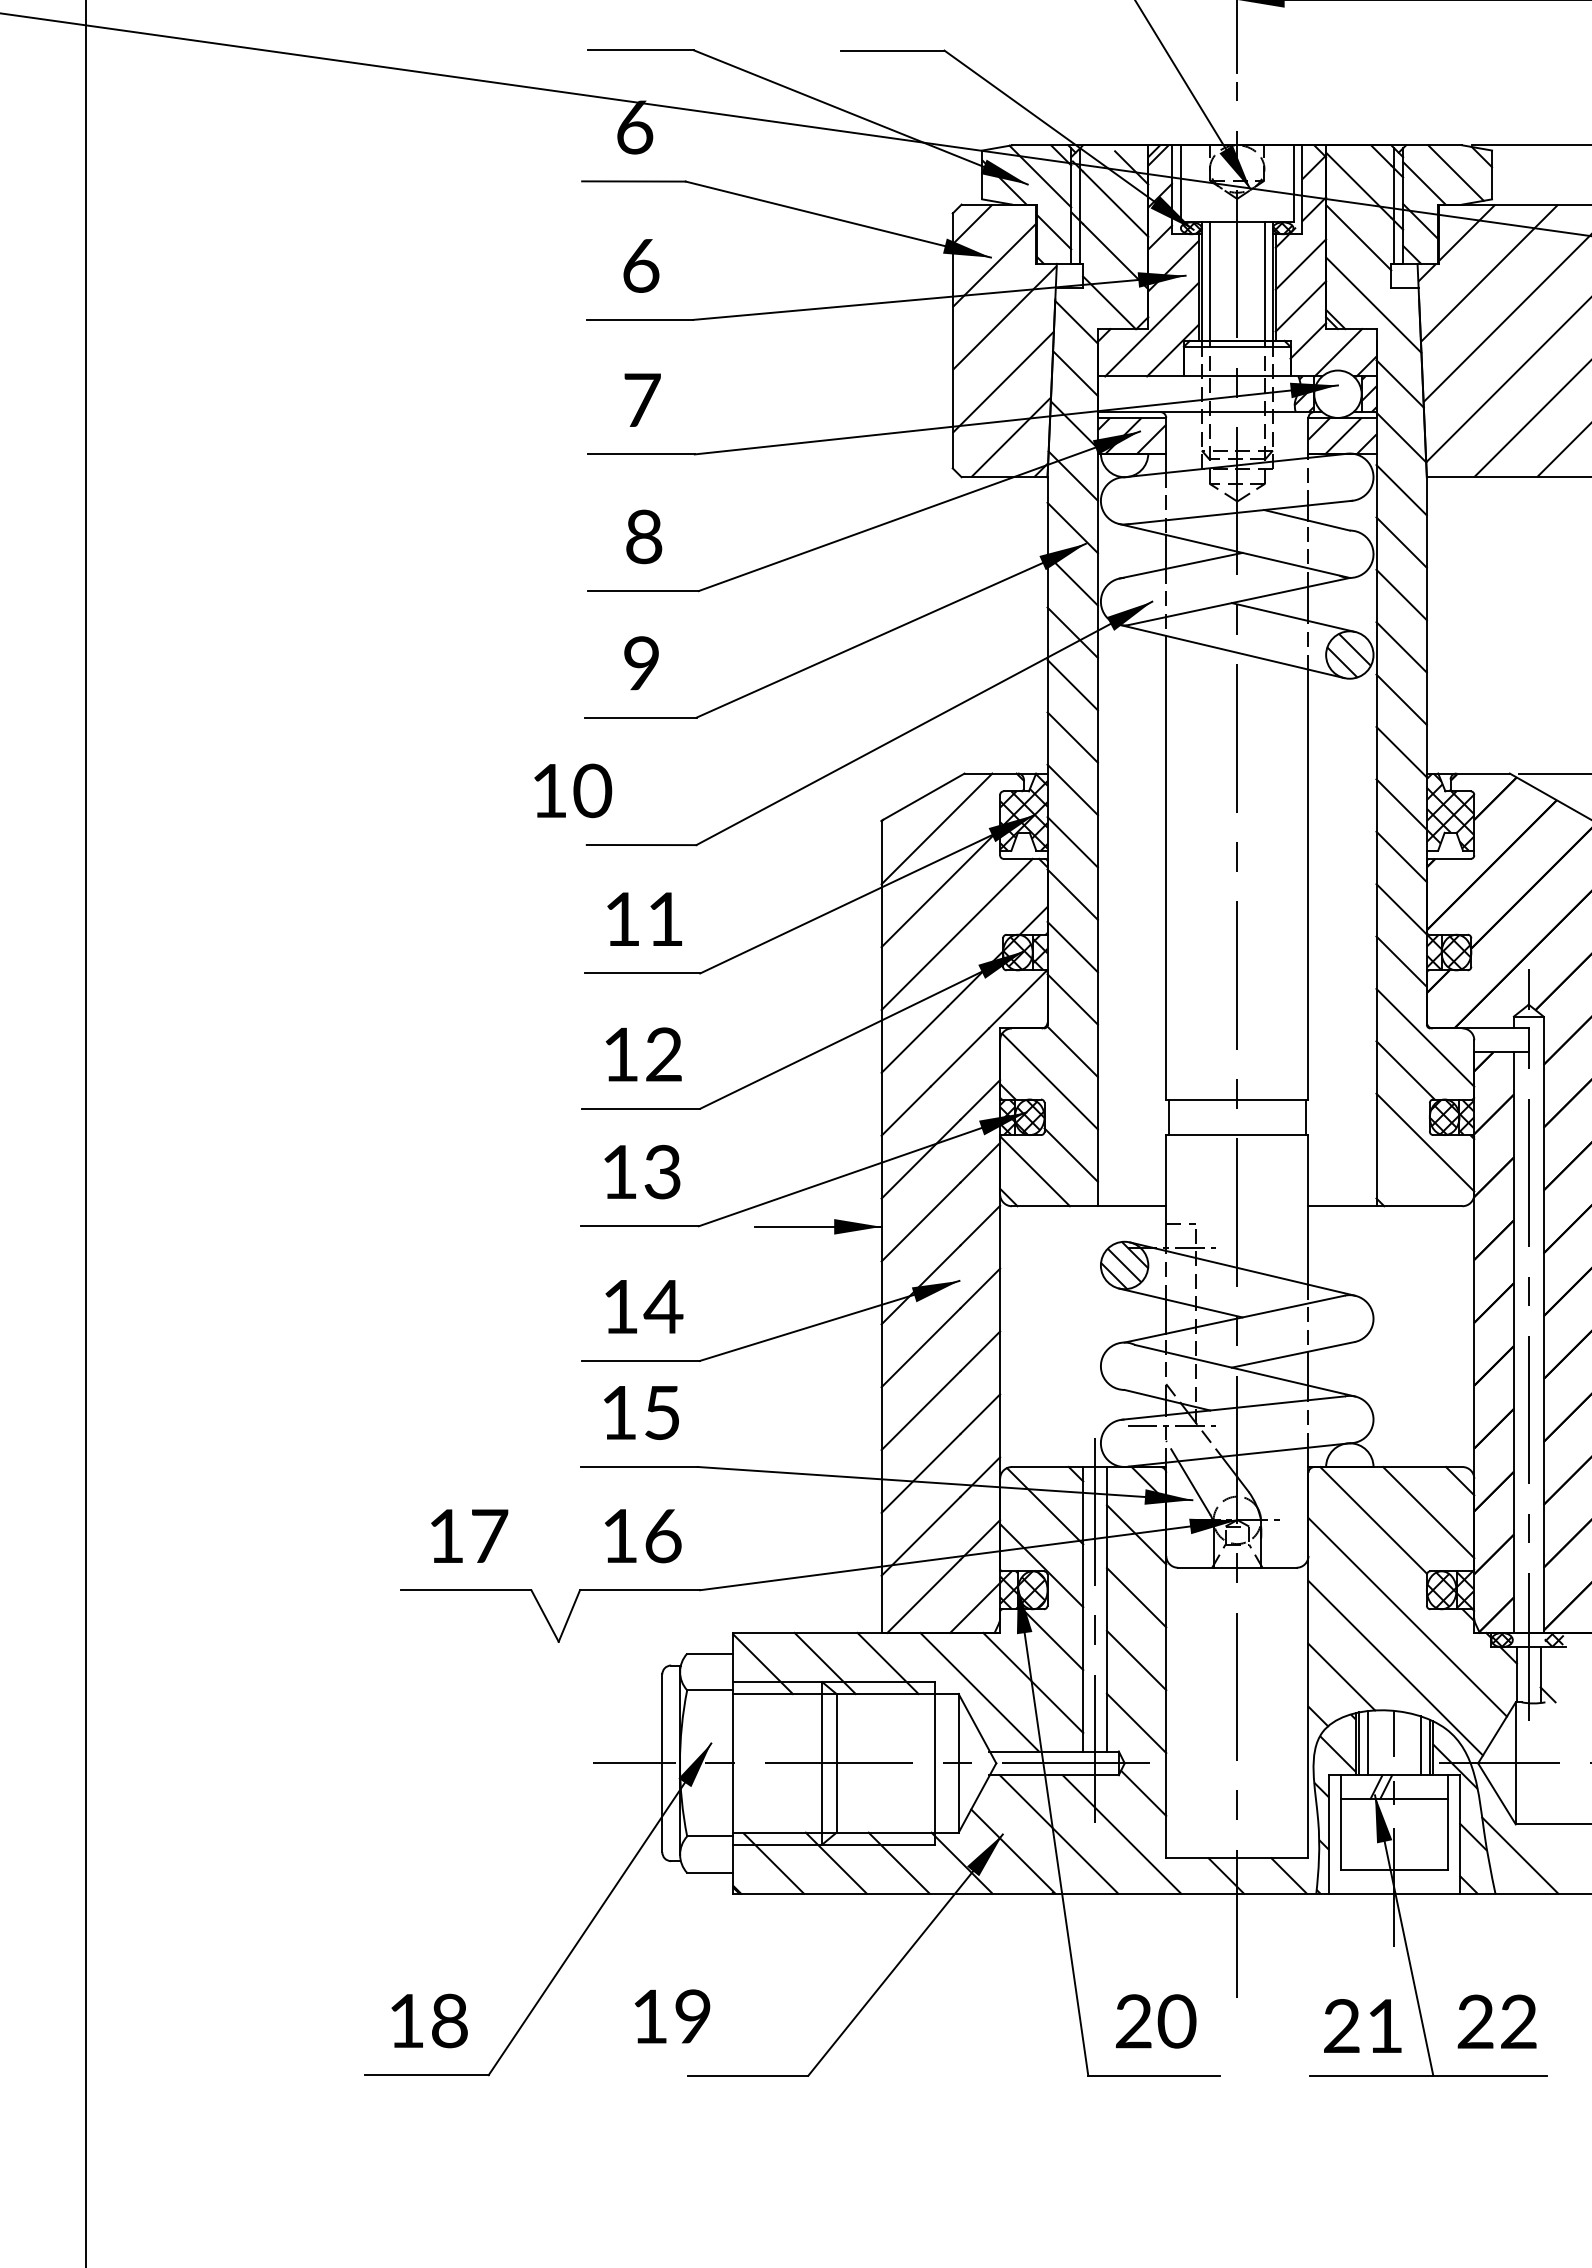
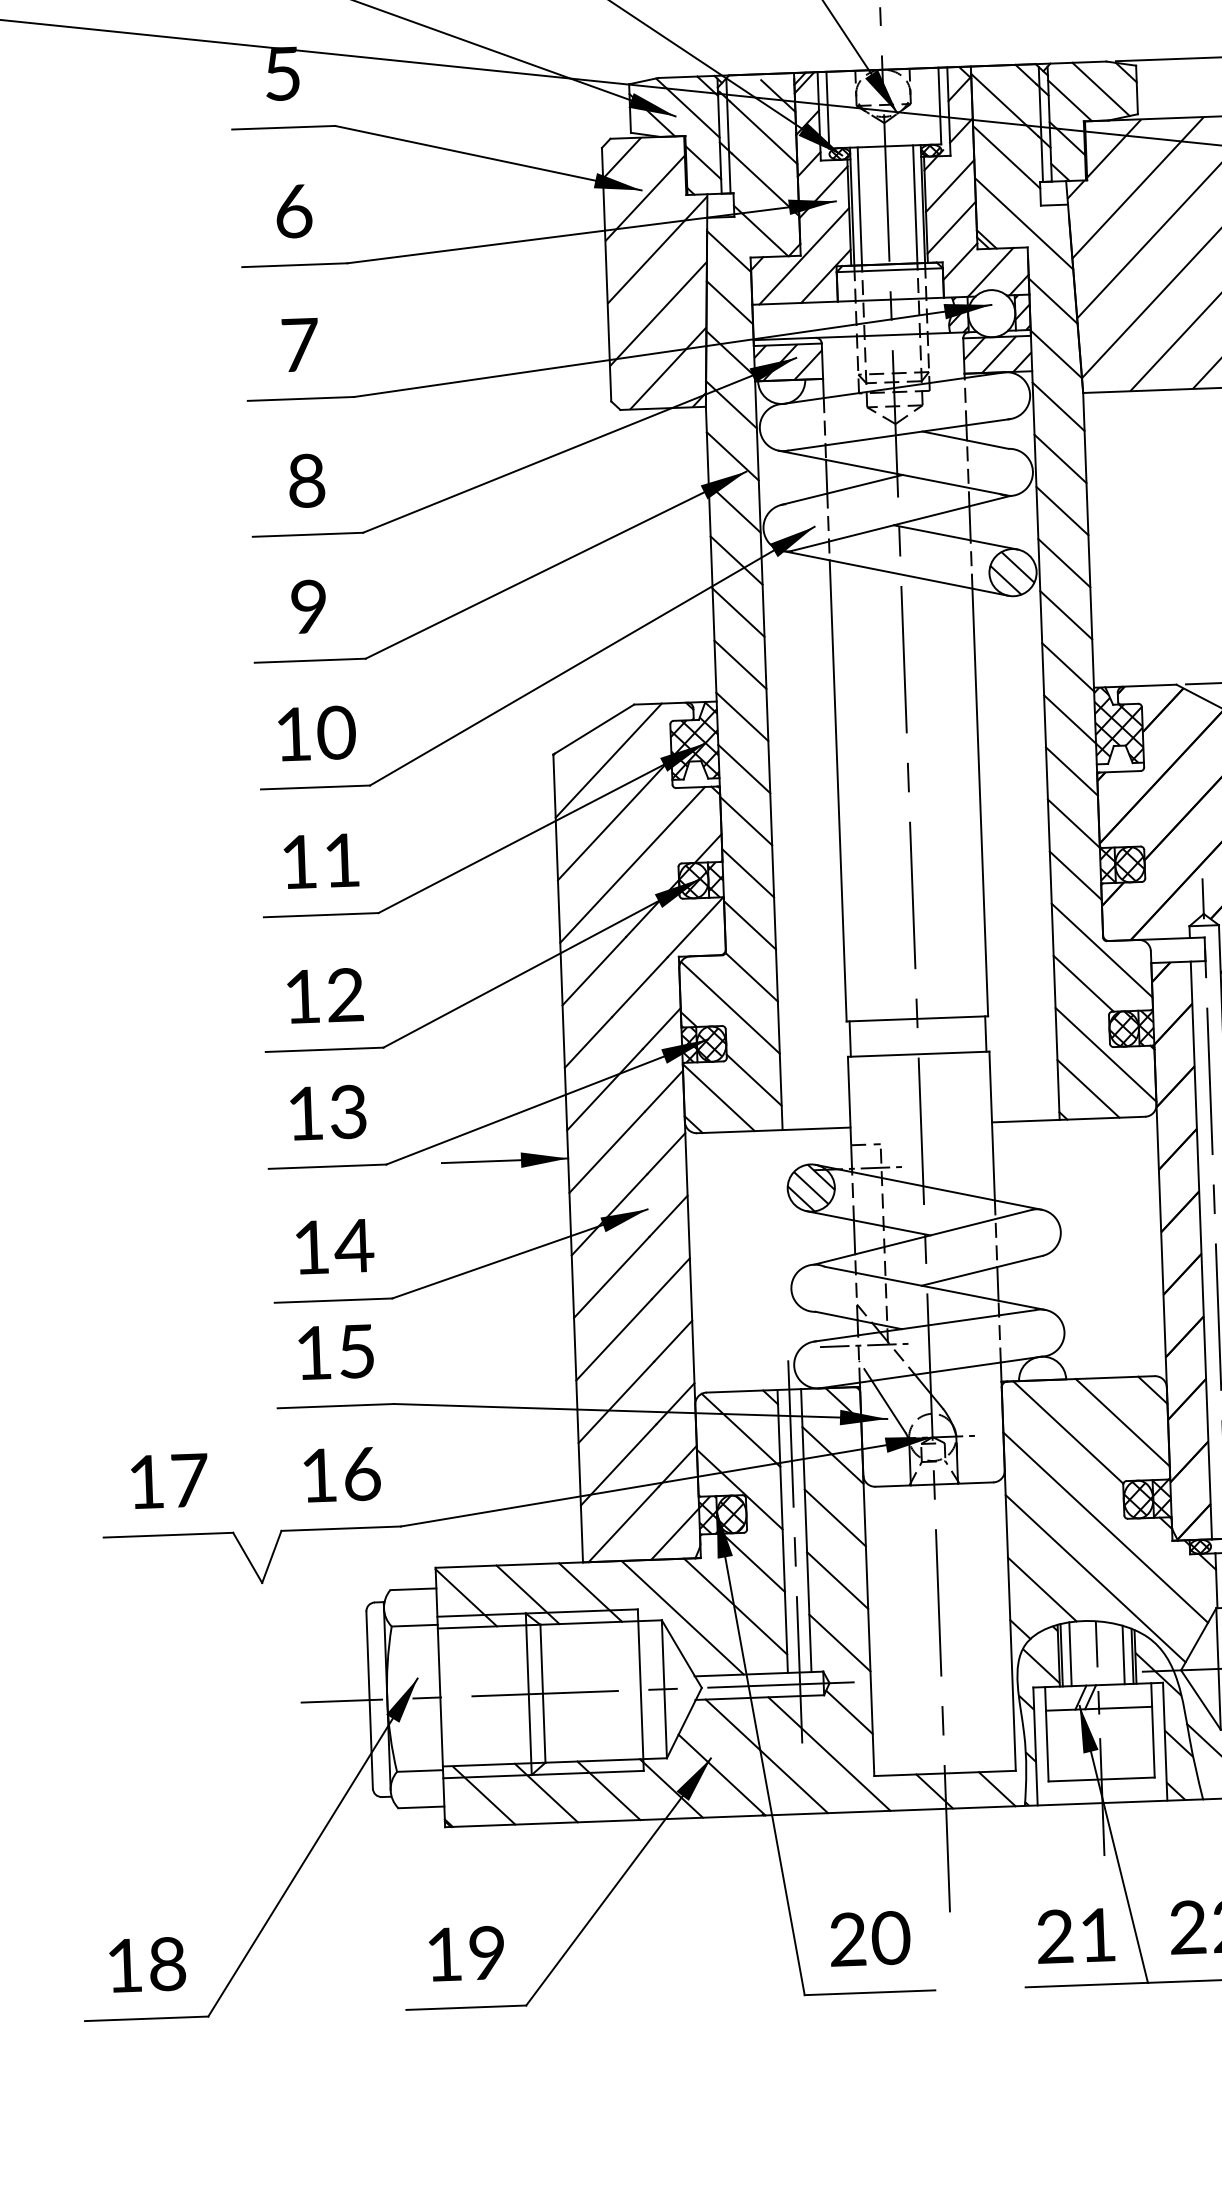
text: (635, 127) -> (283, 73), 6 -> 5
text: (573, 790) -> (317, 733), moved
line: (1406, 1176) -> (1088, 1089), added
text: (672, 2016) -> (466, 1953), moved

